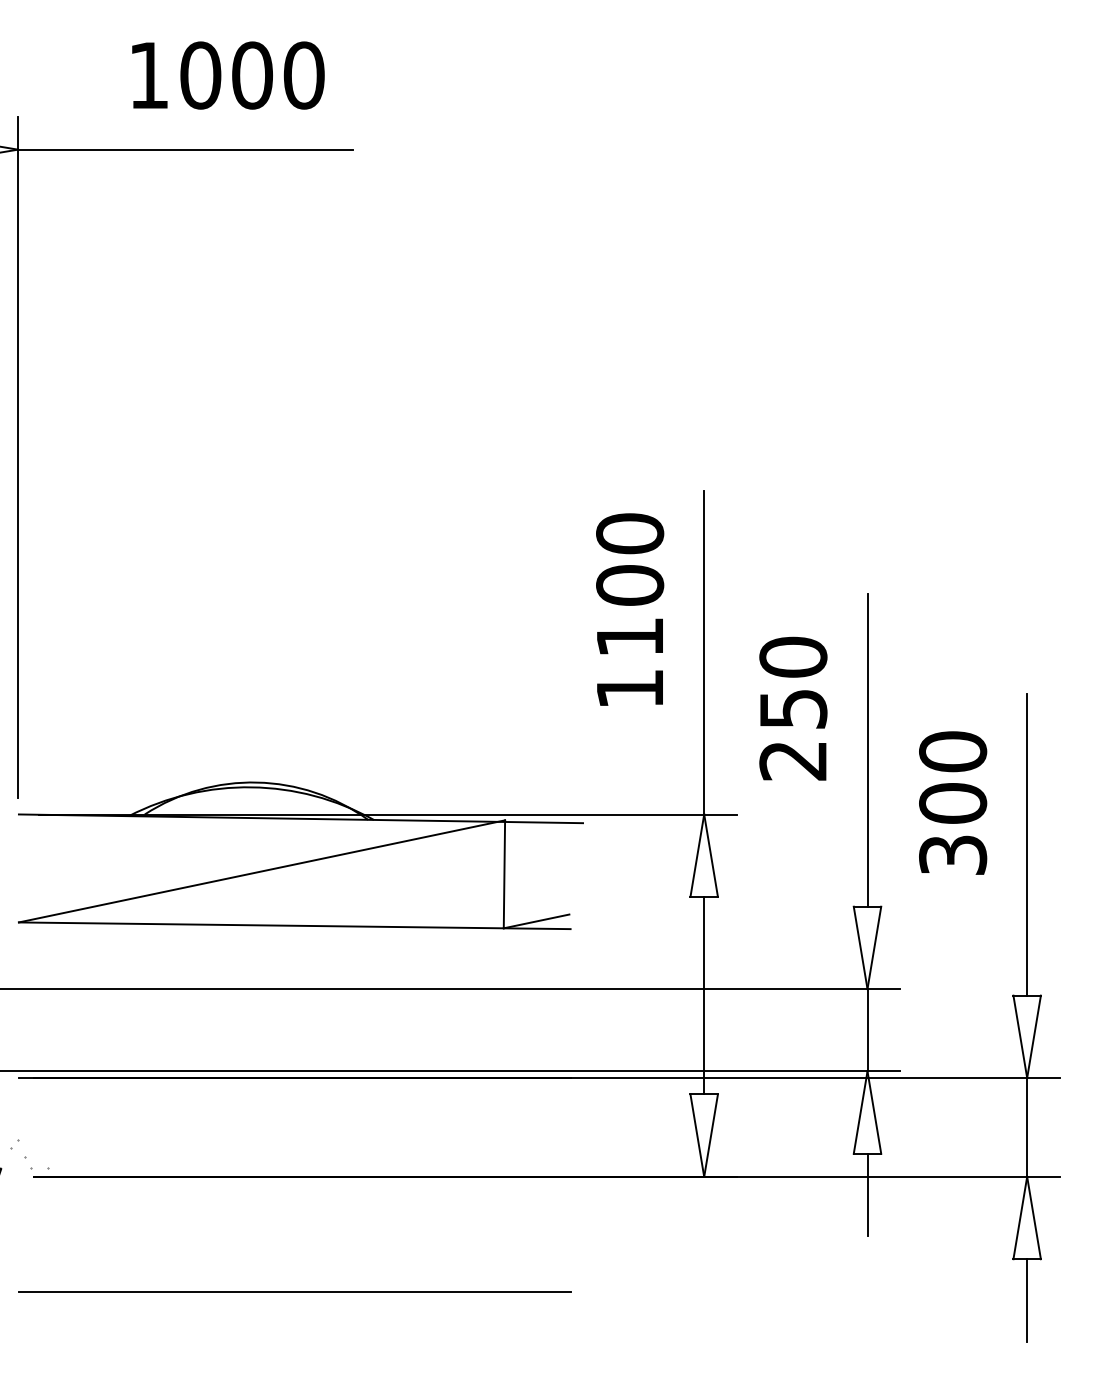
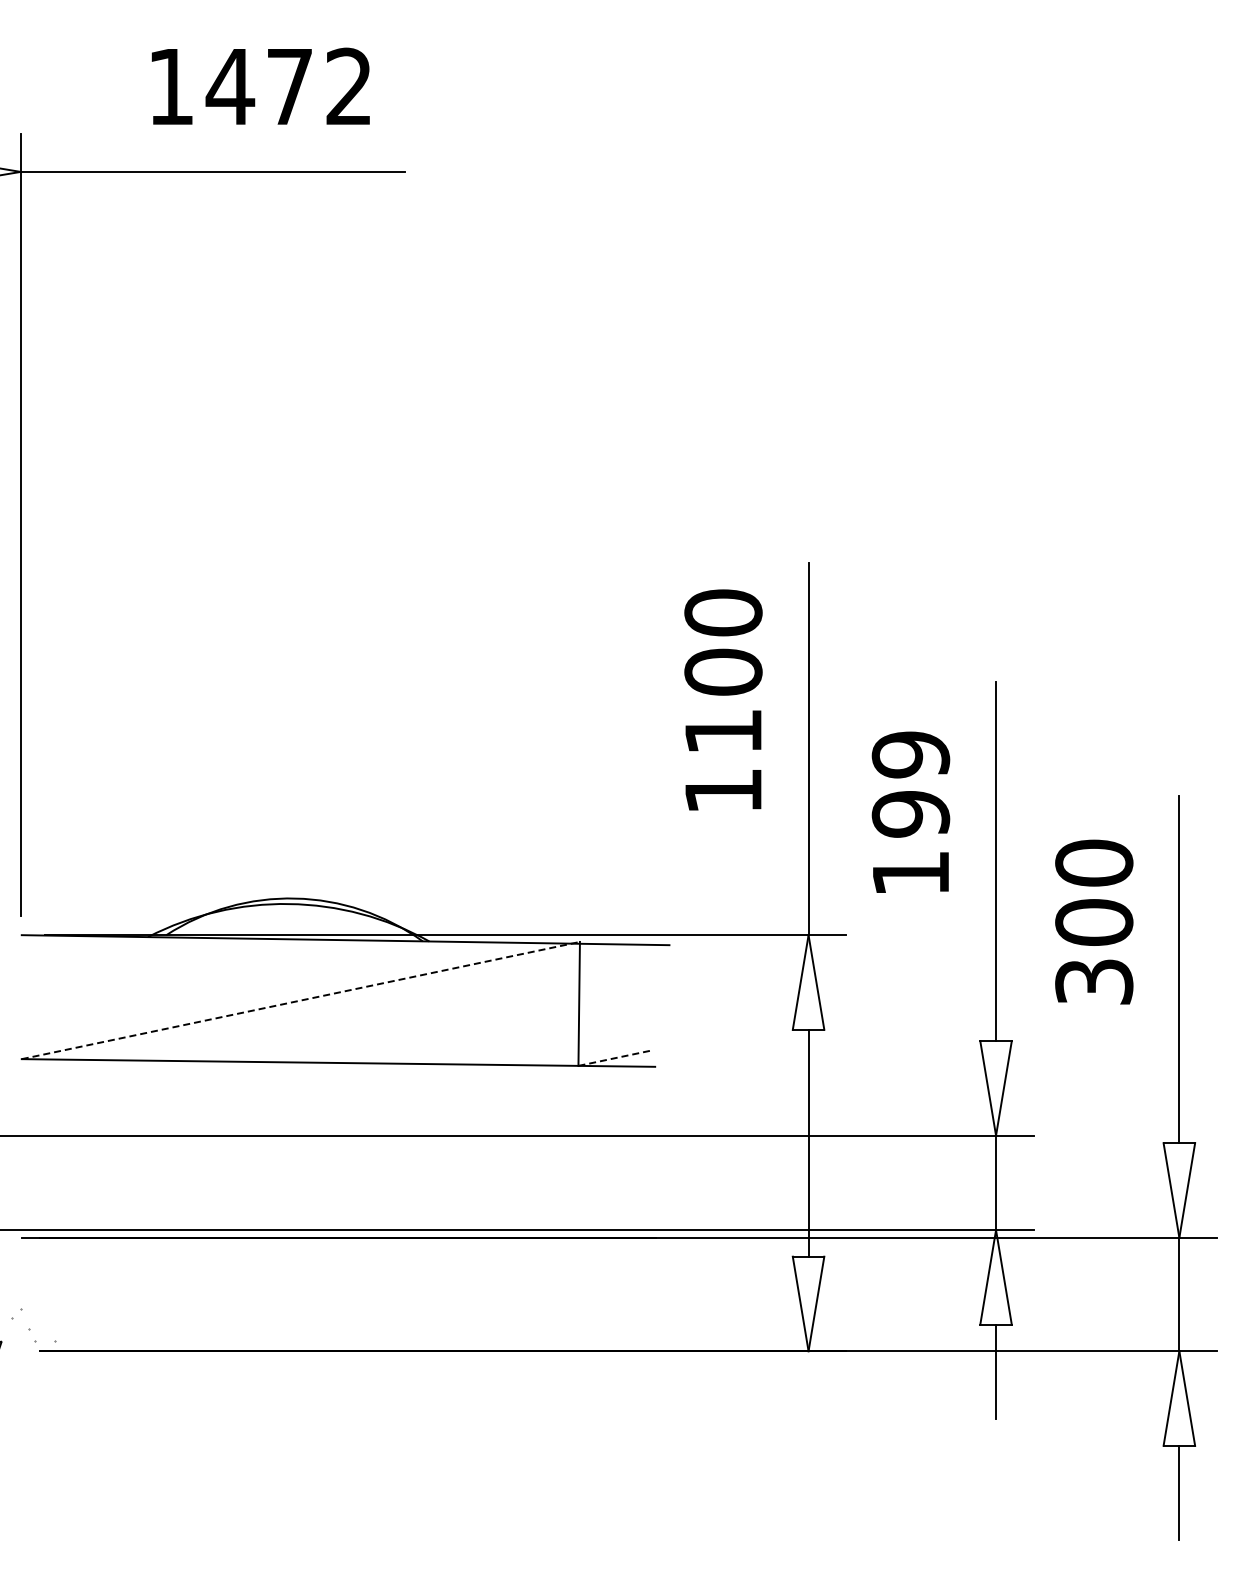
text: (251, 75) -> (288, 86), 1000 -> 1472
text: (792, 708) -> (910, 813), 250 -> 199
line: (262, 871) -> (301, 1000), solid -> dashed
line: (536, 921) -> (616, 1057), solid -> dashed
line: (294, 1292) -> (338, 1483), removed

